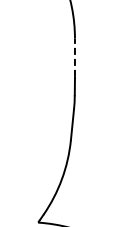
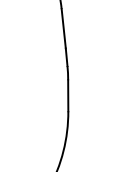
line: (74, 57) -> (63, 28), dashed -> solid

